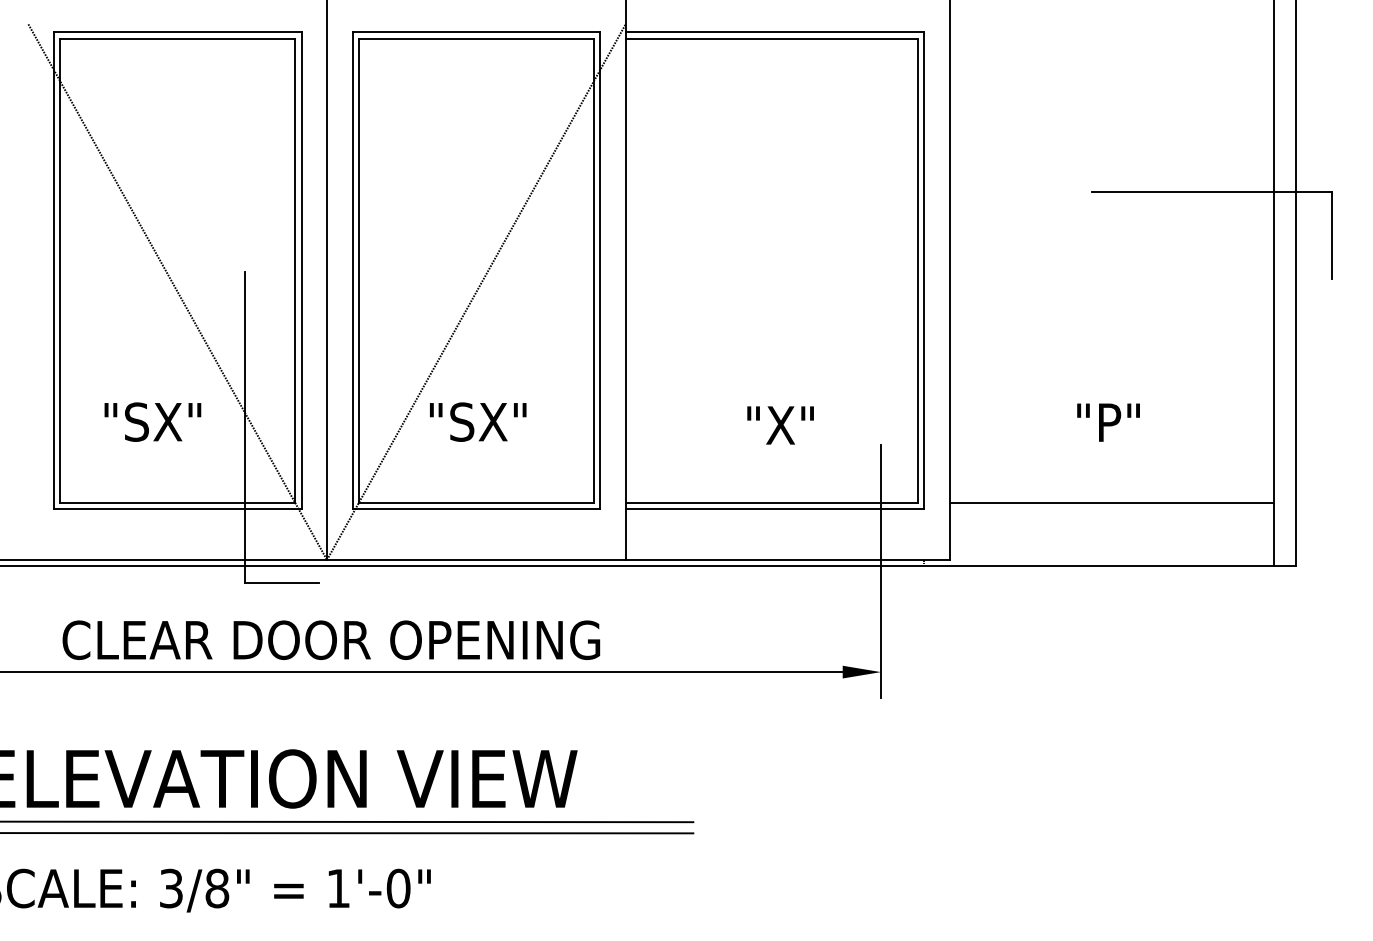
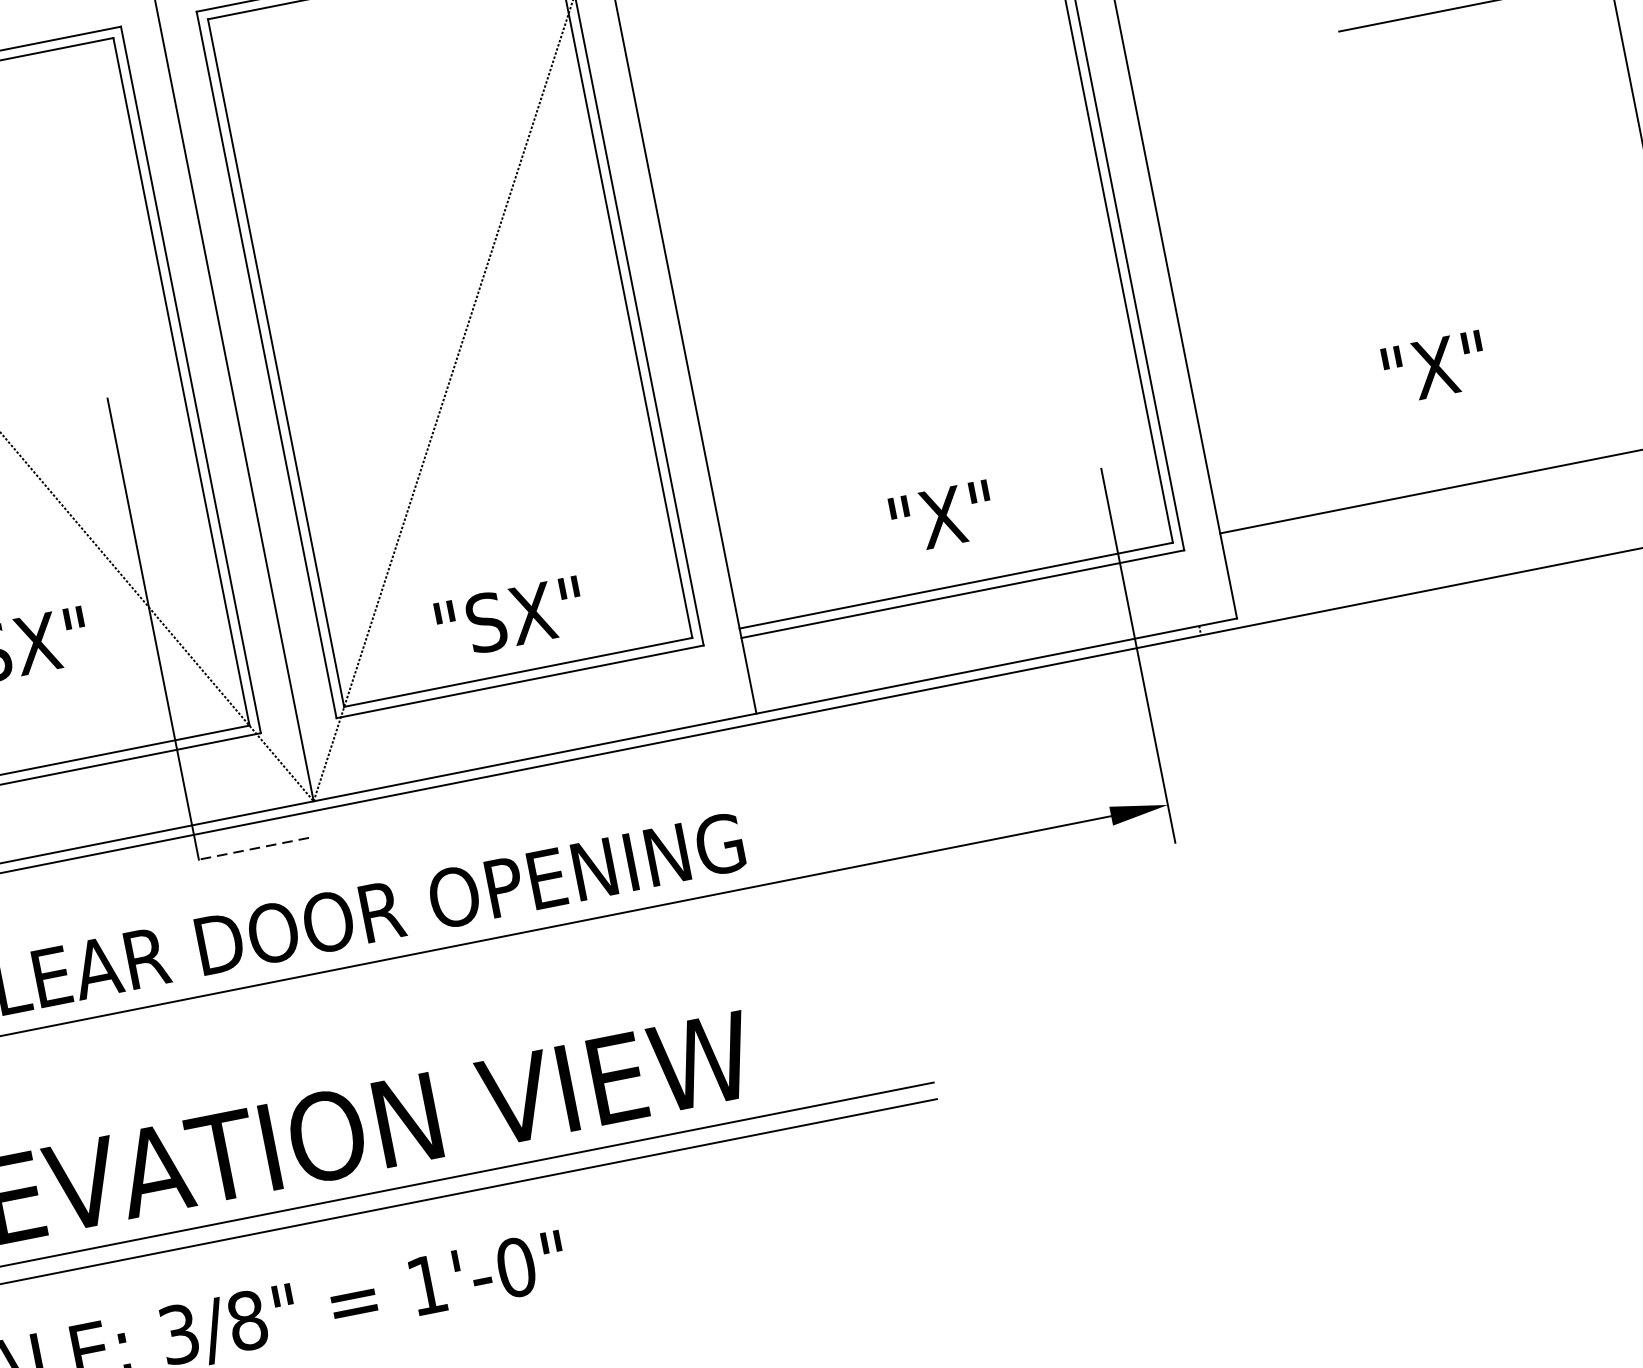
text: (478, 421) -> (510, 616), moved
text: (1119, 422) -> (1448, 364), "P" -> "X"
text: (780, 425) -> (942, 517), moved
line: (281, 583) -> (253, 849), solid -> dashed

